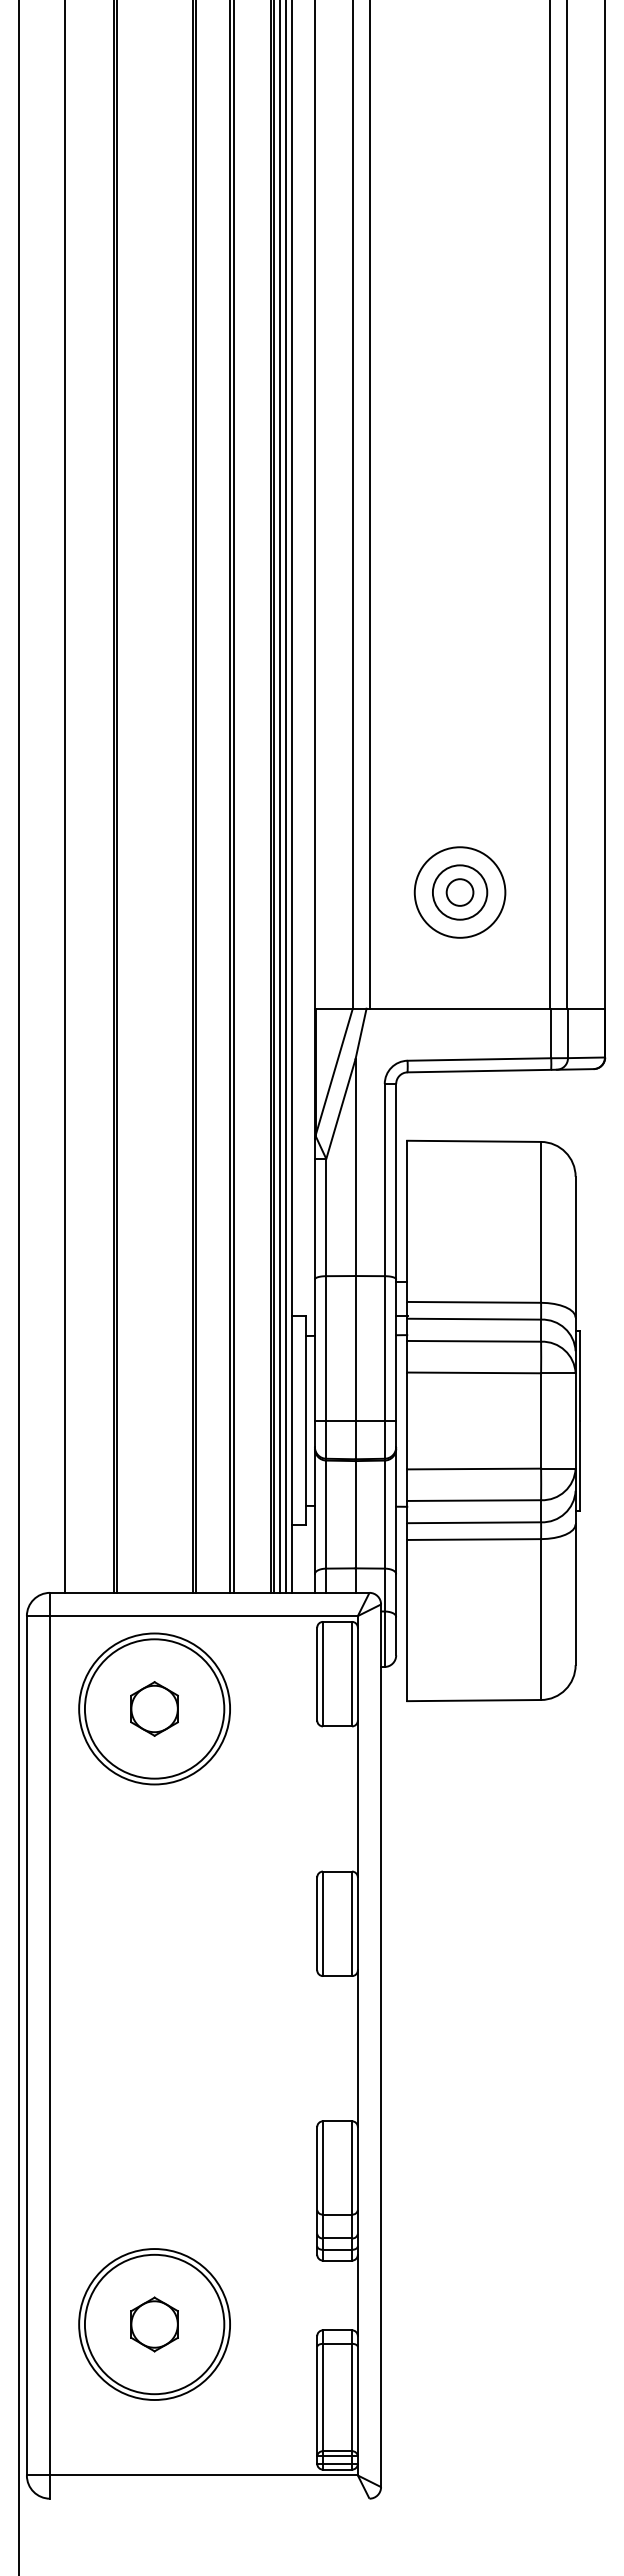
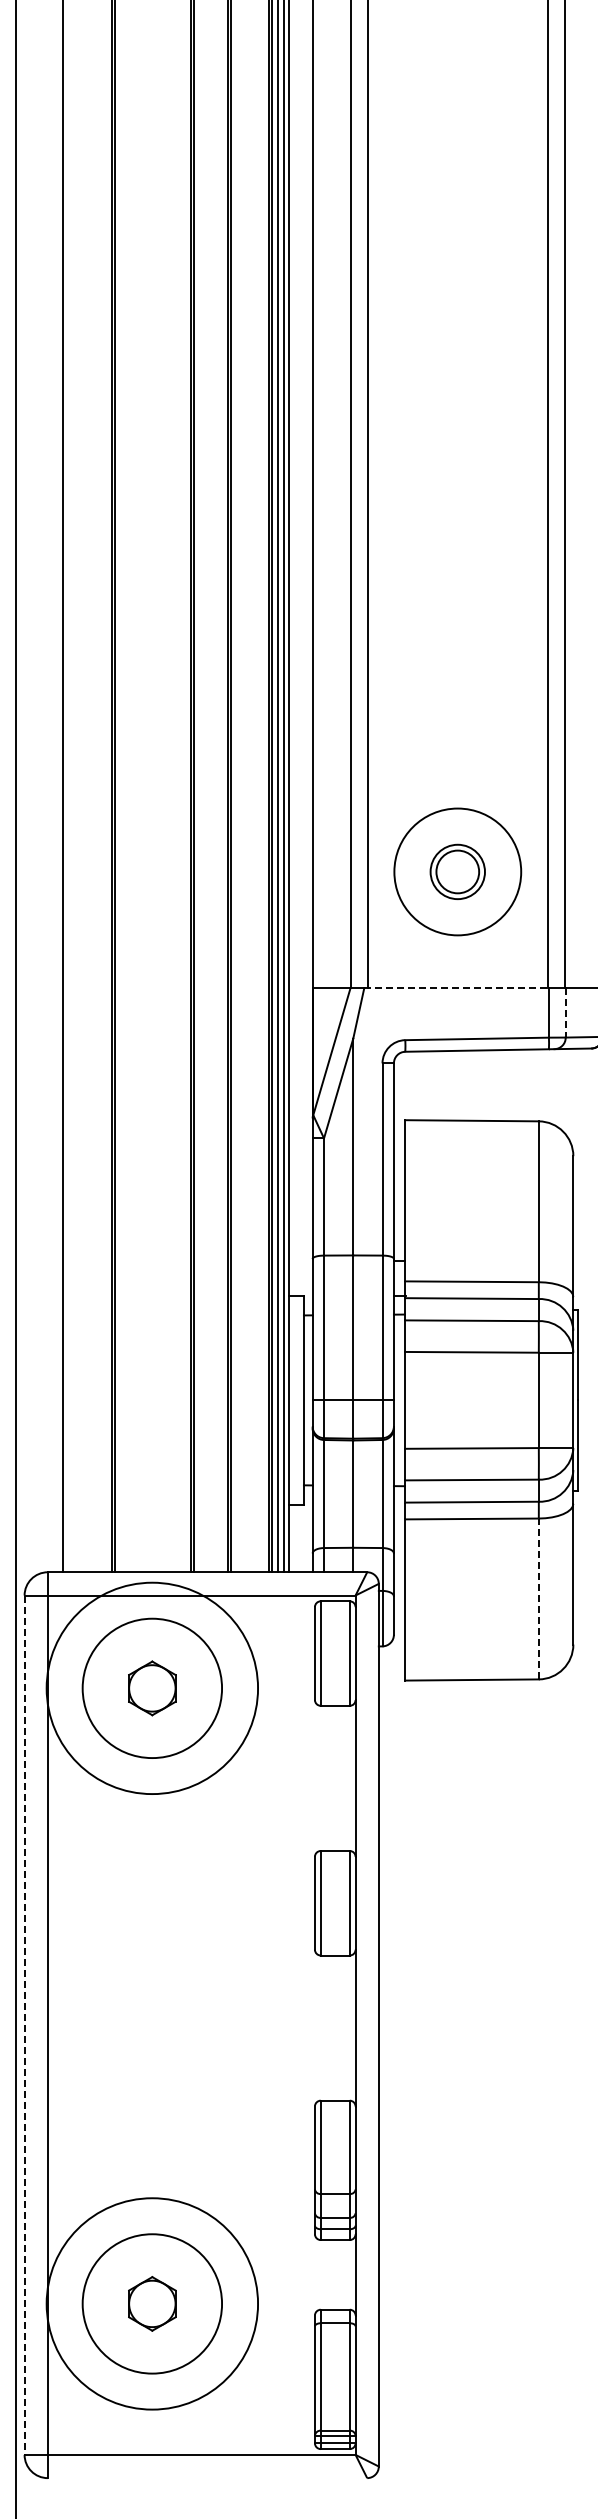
circle: (459, 892) -> (457, 871), size x1.4
circle: (459, 892) -> (457, 871), size x1.6
line: (459, 1008) -> (457, 987), solid -> dashed
line: (568, 1033) -> (566, 1012), solid -> dashed
line: (541, 1619) -> (539, 1598), solid -> dashed
circle: (154, 1708) -> (152, 1687), size x1.4
line: (26, 2045) -> (24, 2024), solid -> dashed
circle: (154, 2324) -> (152, 2303), size x1.4

